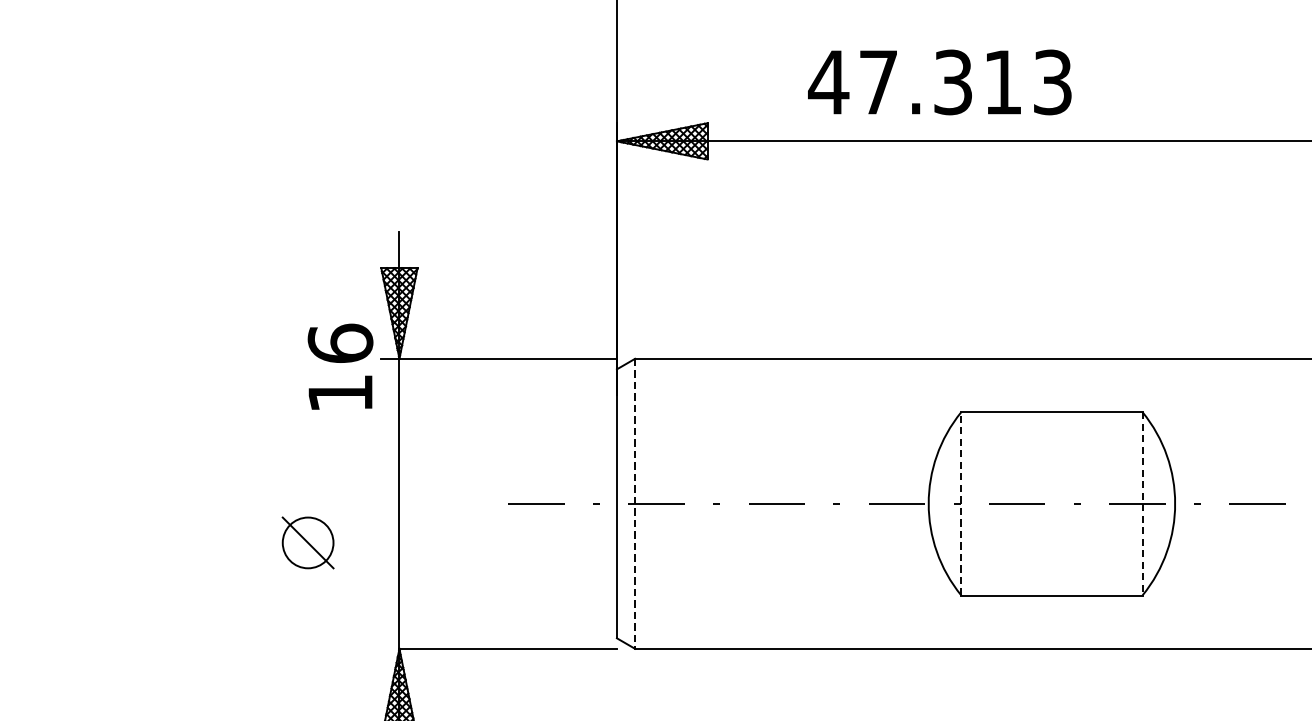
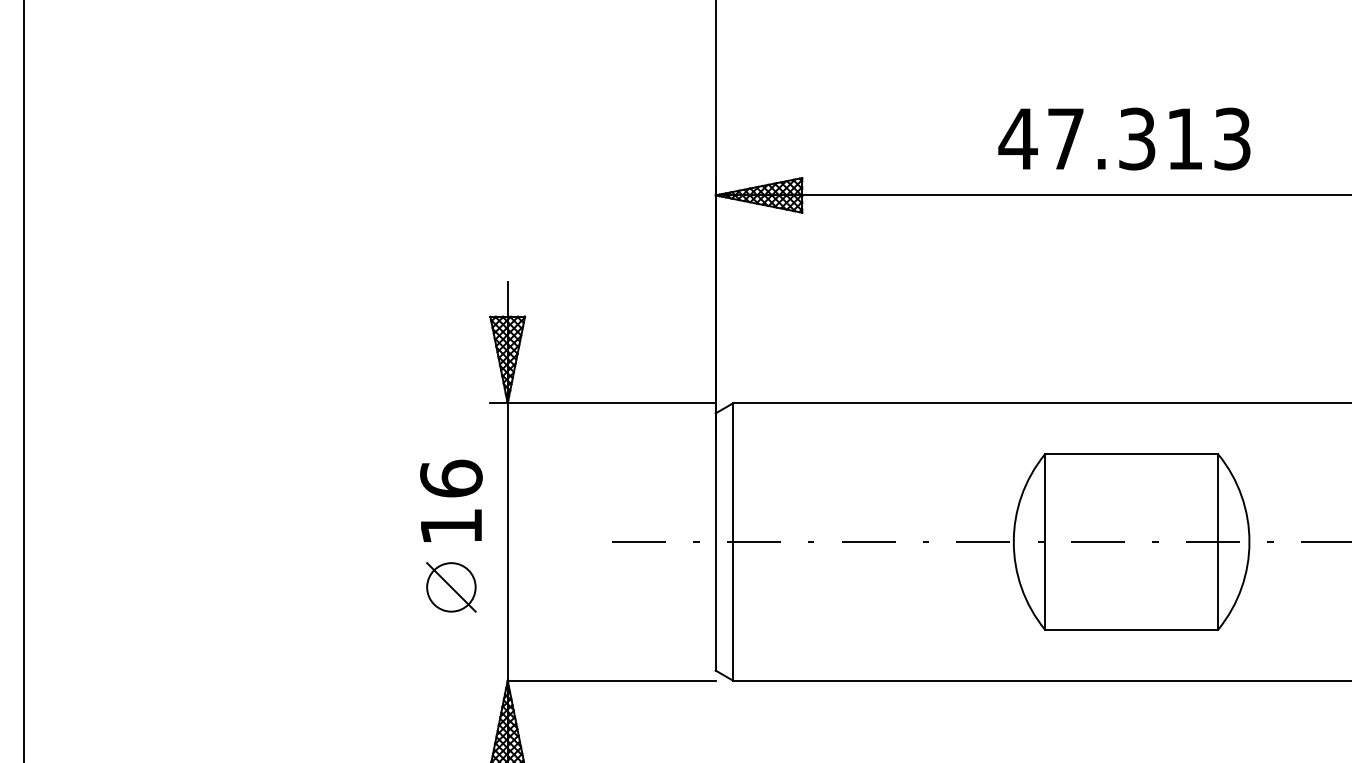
text: (939, 81) -> (1124, 138), moved
text: (340, 366) -> (451, 500), moved
line: (635, 503) -> (733, 541), dashed -> solid
line: (960, 503) -> (1044, 541), dashed -> solid
line: (1142, 503) -> (1218, 541), dashed -> solid
part: (308, 543) -> (451, 587), moved

